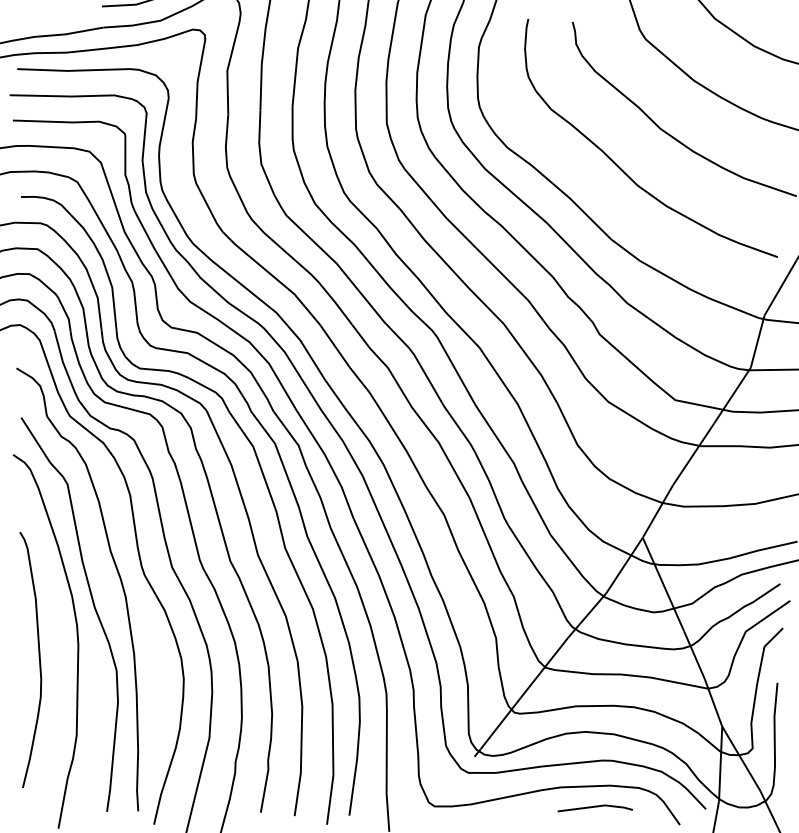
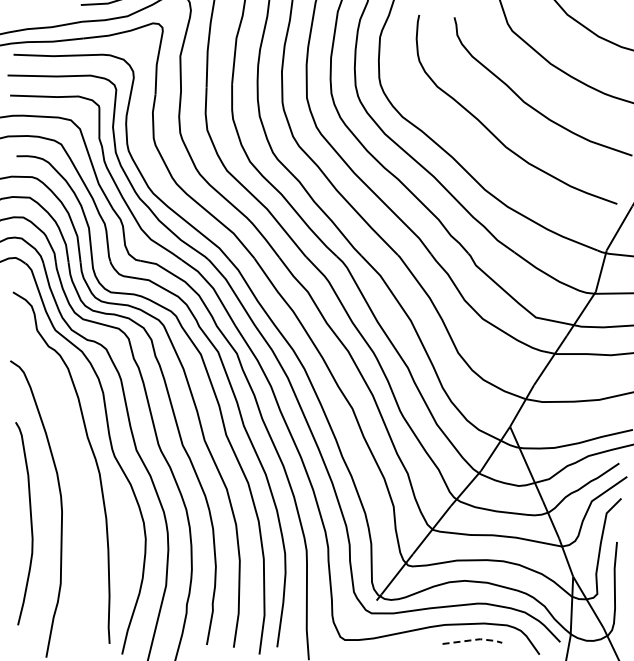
curve: (92, 605) -> (73, 480), removed
line: (597, 805) -> (474, 639), solid -> dashed

